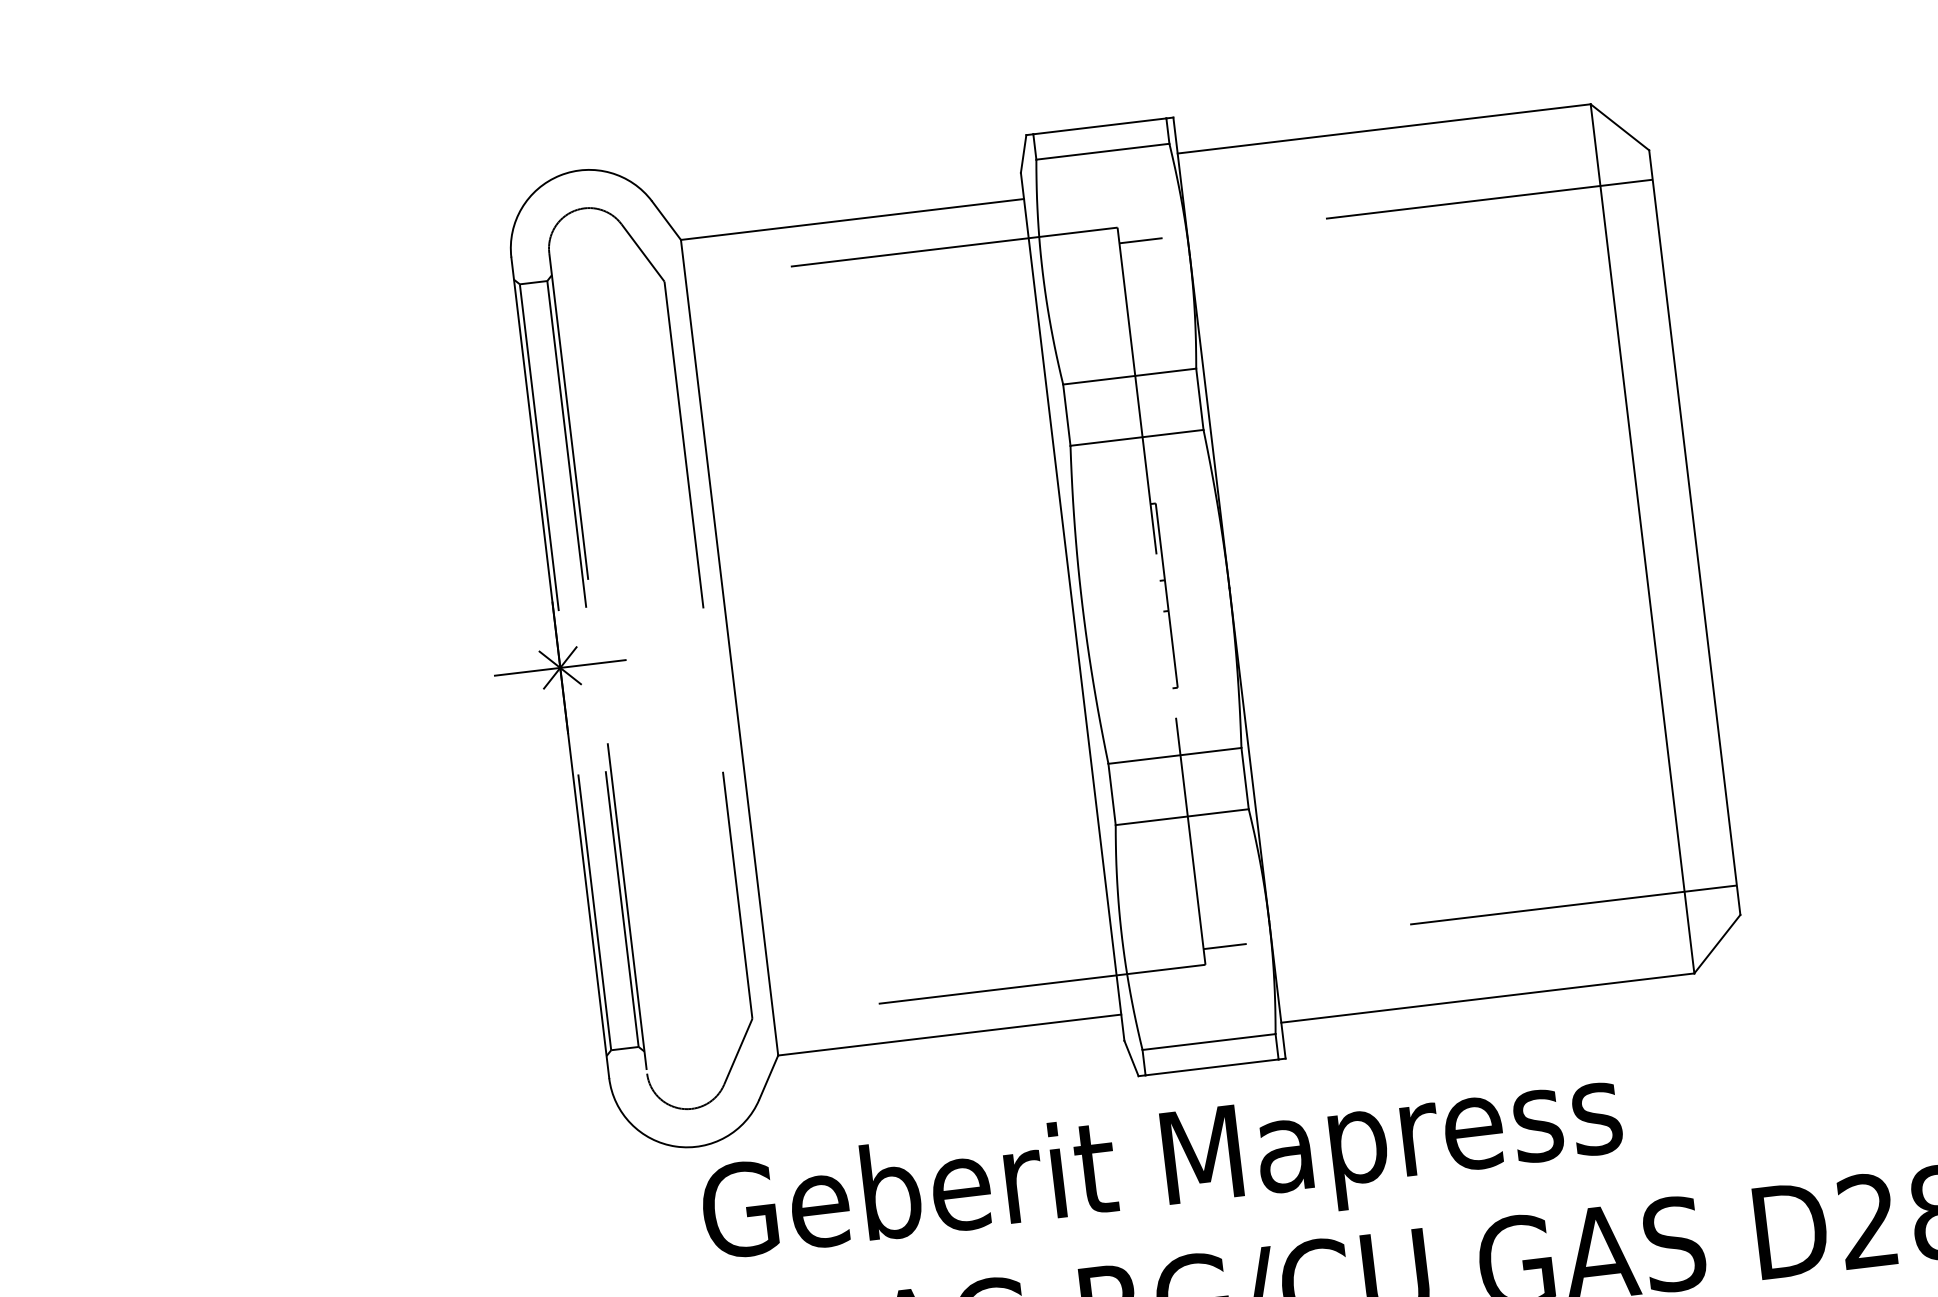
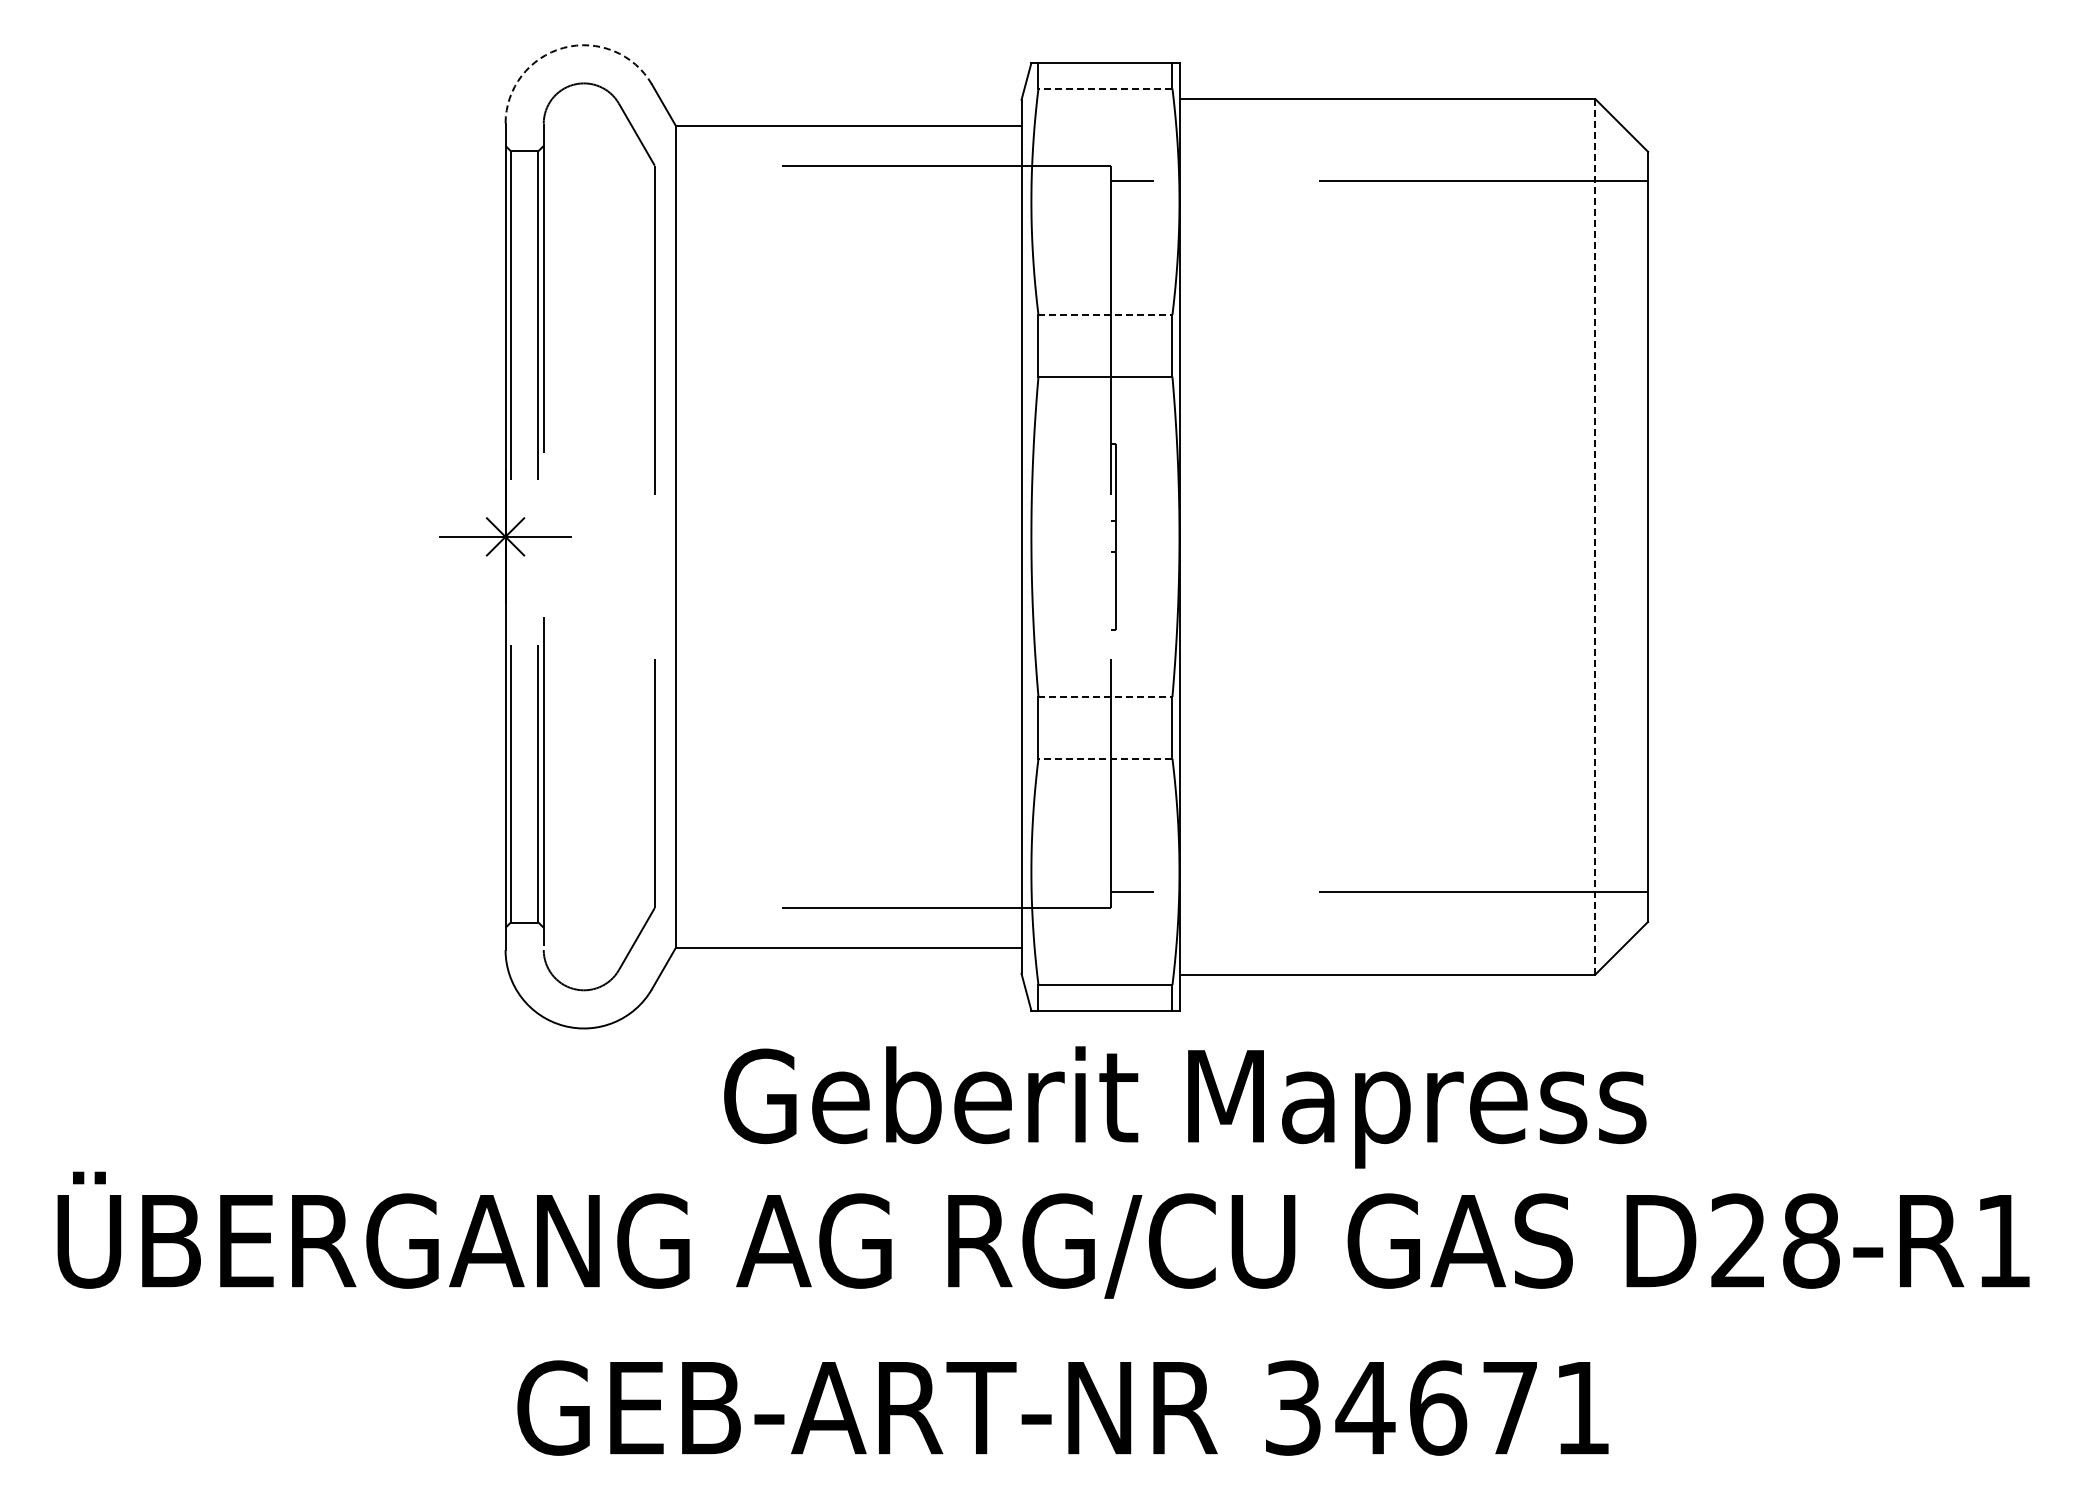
line: (1102, 151) -> (1105, 88), solid -> dashed
arc: (559, 175) -> (563, 47), solid -> dashed
line: (1129, 377) -> (1105, 315), solid -> dashed
line: (1642, 538) -> (1595, 536), solid -> dashed
line: (1175, 756) -> (1105, 697), solid -> dashed
line: (1182, 816) -> (1105, 758), solid -> dashed
text: (1163, 1170) -> (1185, 1107), moved

